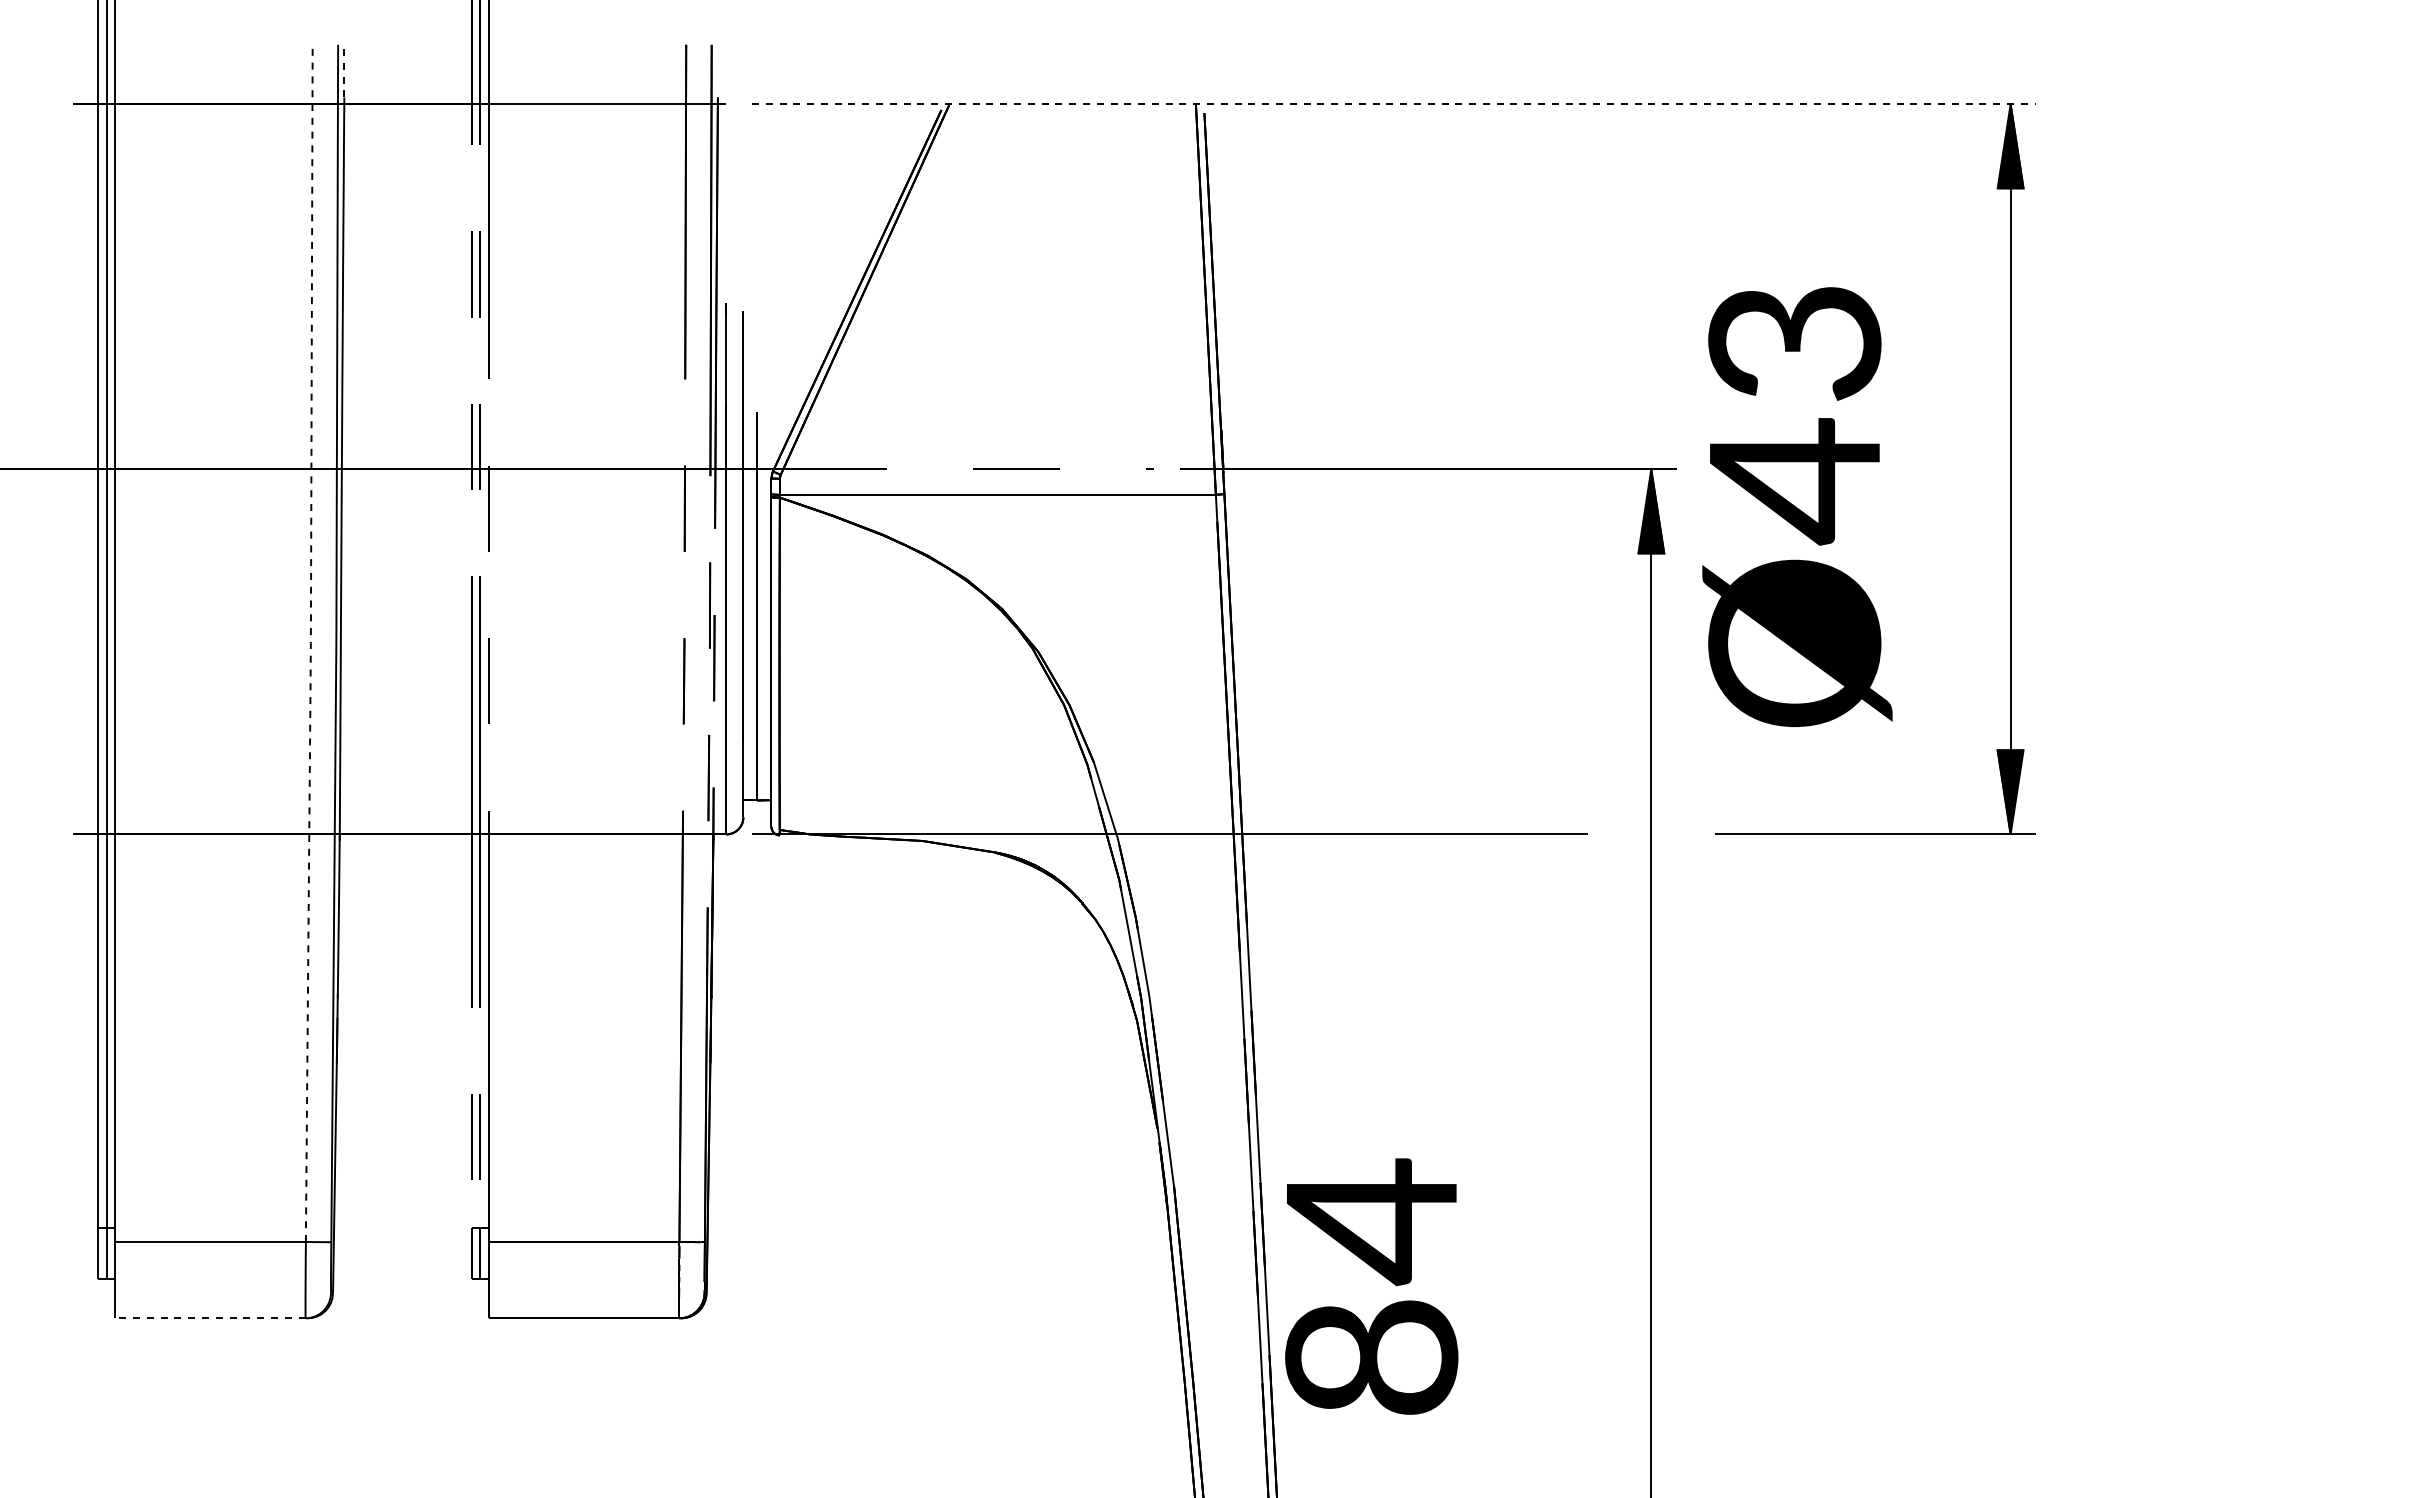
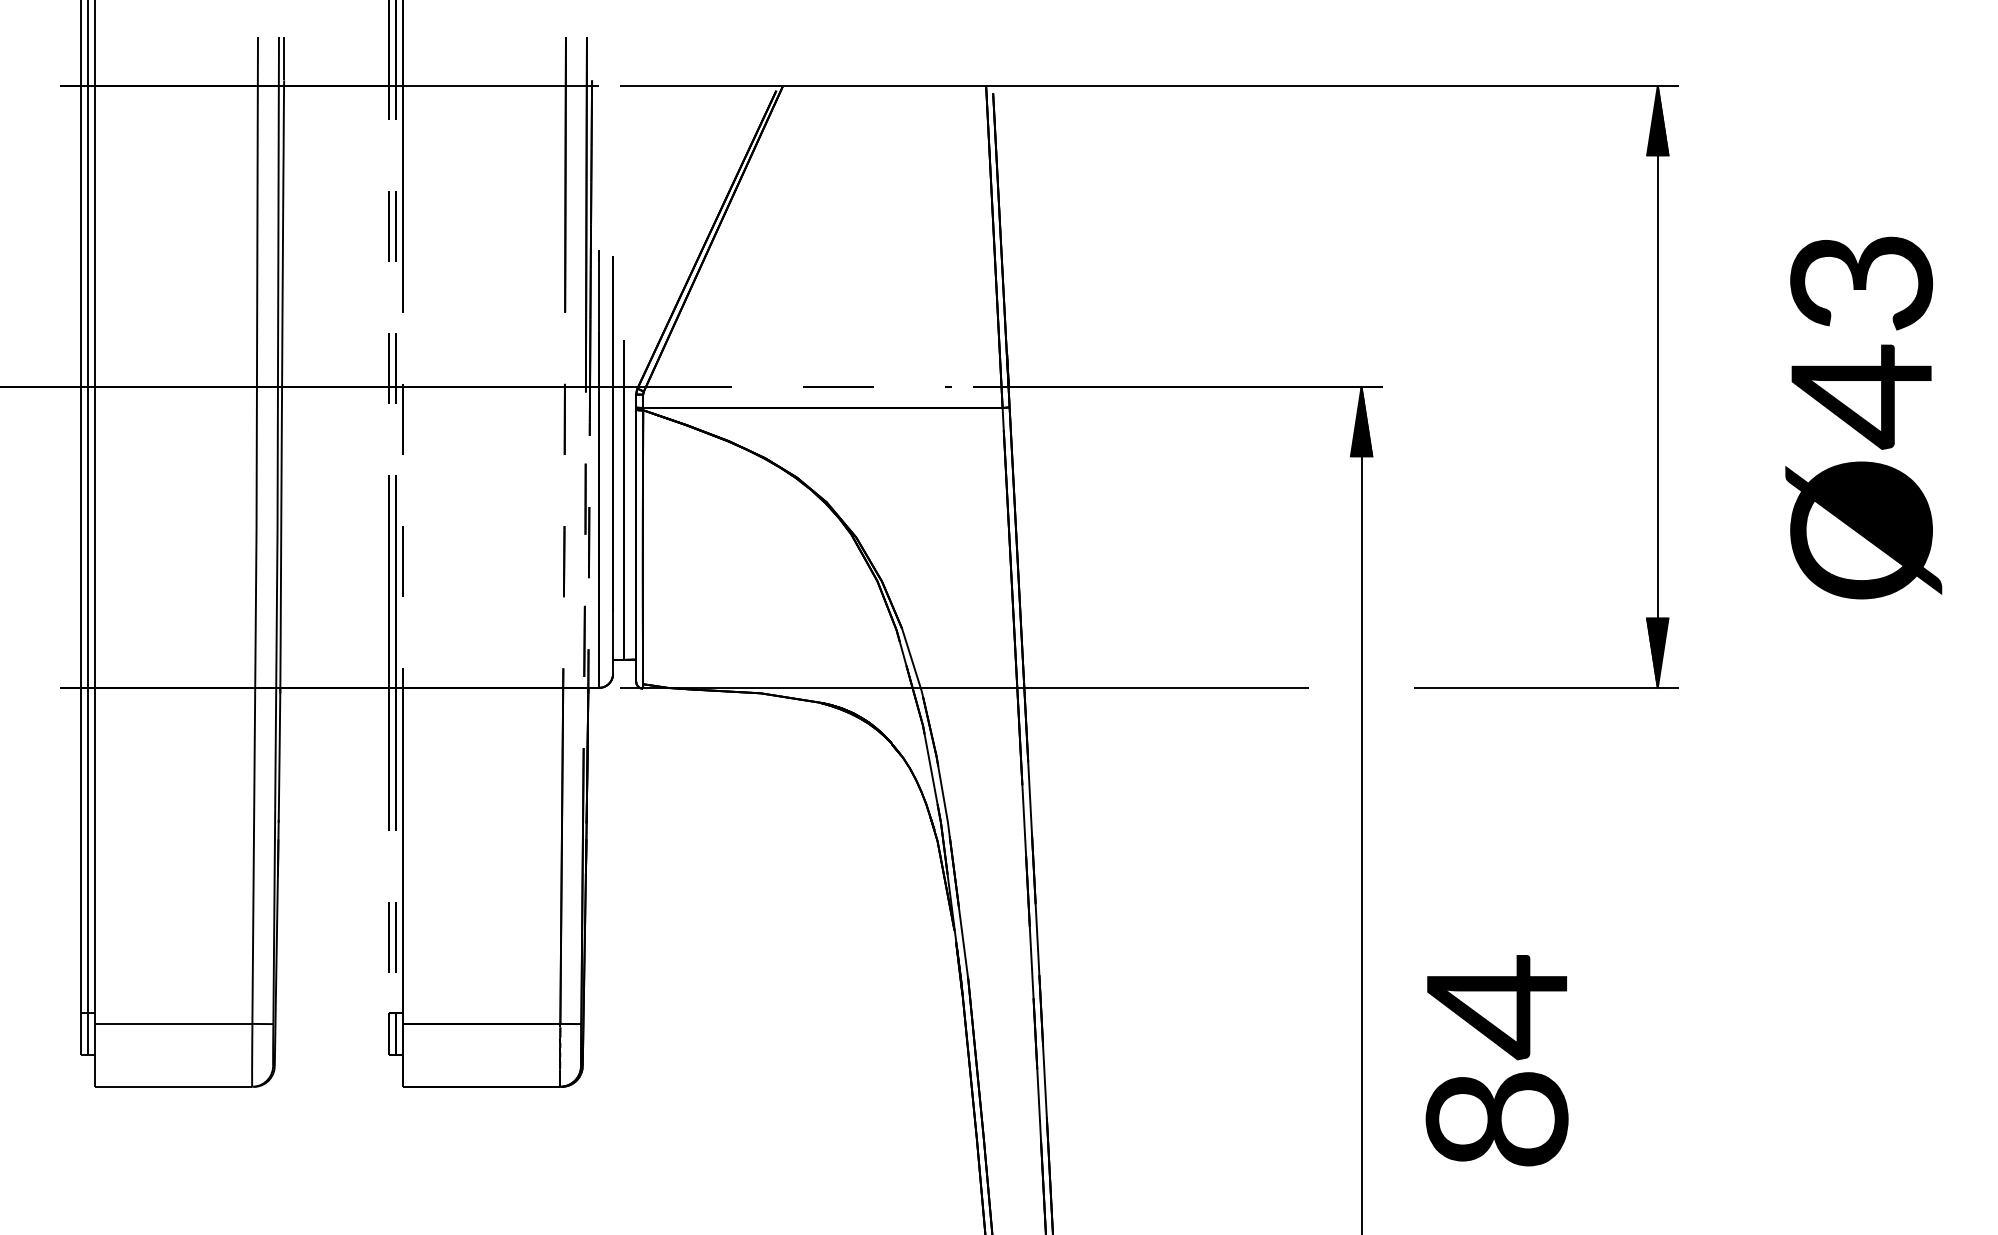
line: (344, 69) -> (284, 57), dashed -> solid
line: (1394, 104) -> (1149, 86), dashed -> solid
text: (1797, 506) -> (1863, 417), moved
line: (310, 643) -> (256, 530), dashed -> solid
text: (1371, 1286) -> (1496, 1060), moved
line: (209, 1318) -> (172, 1086), dashed -> solid

